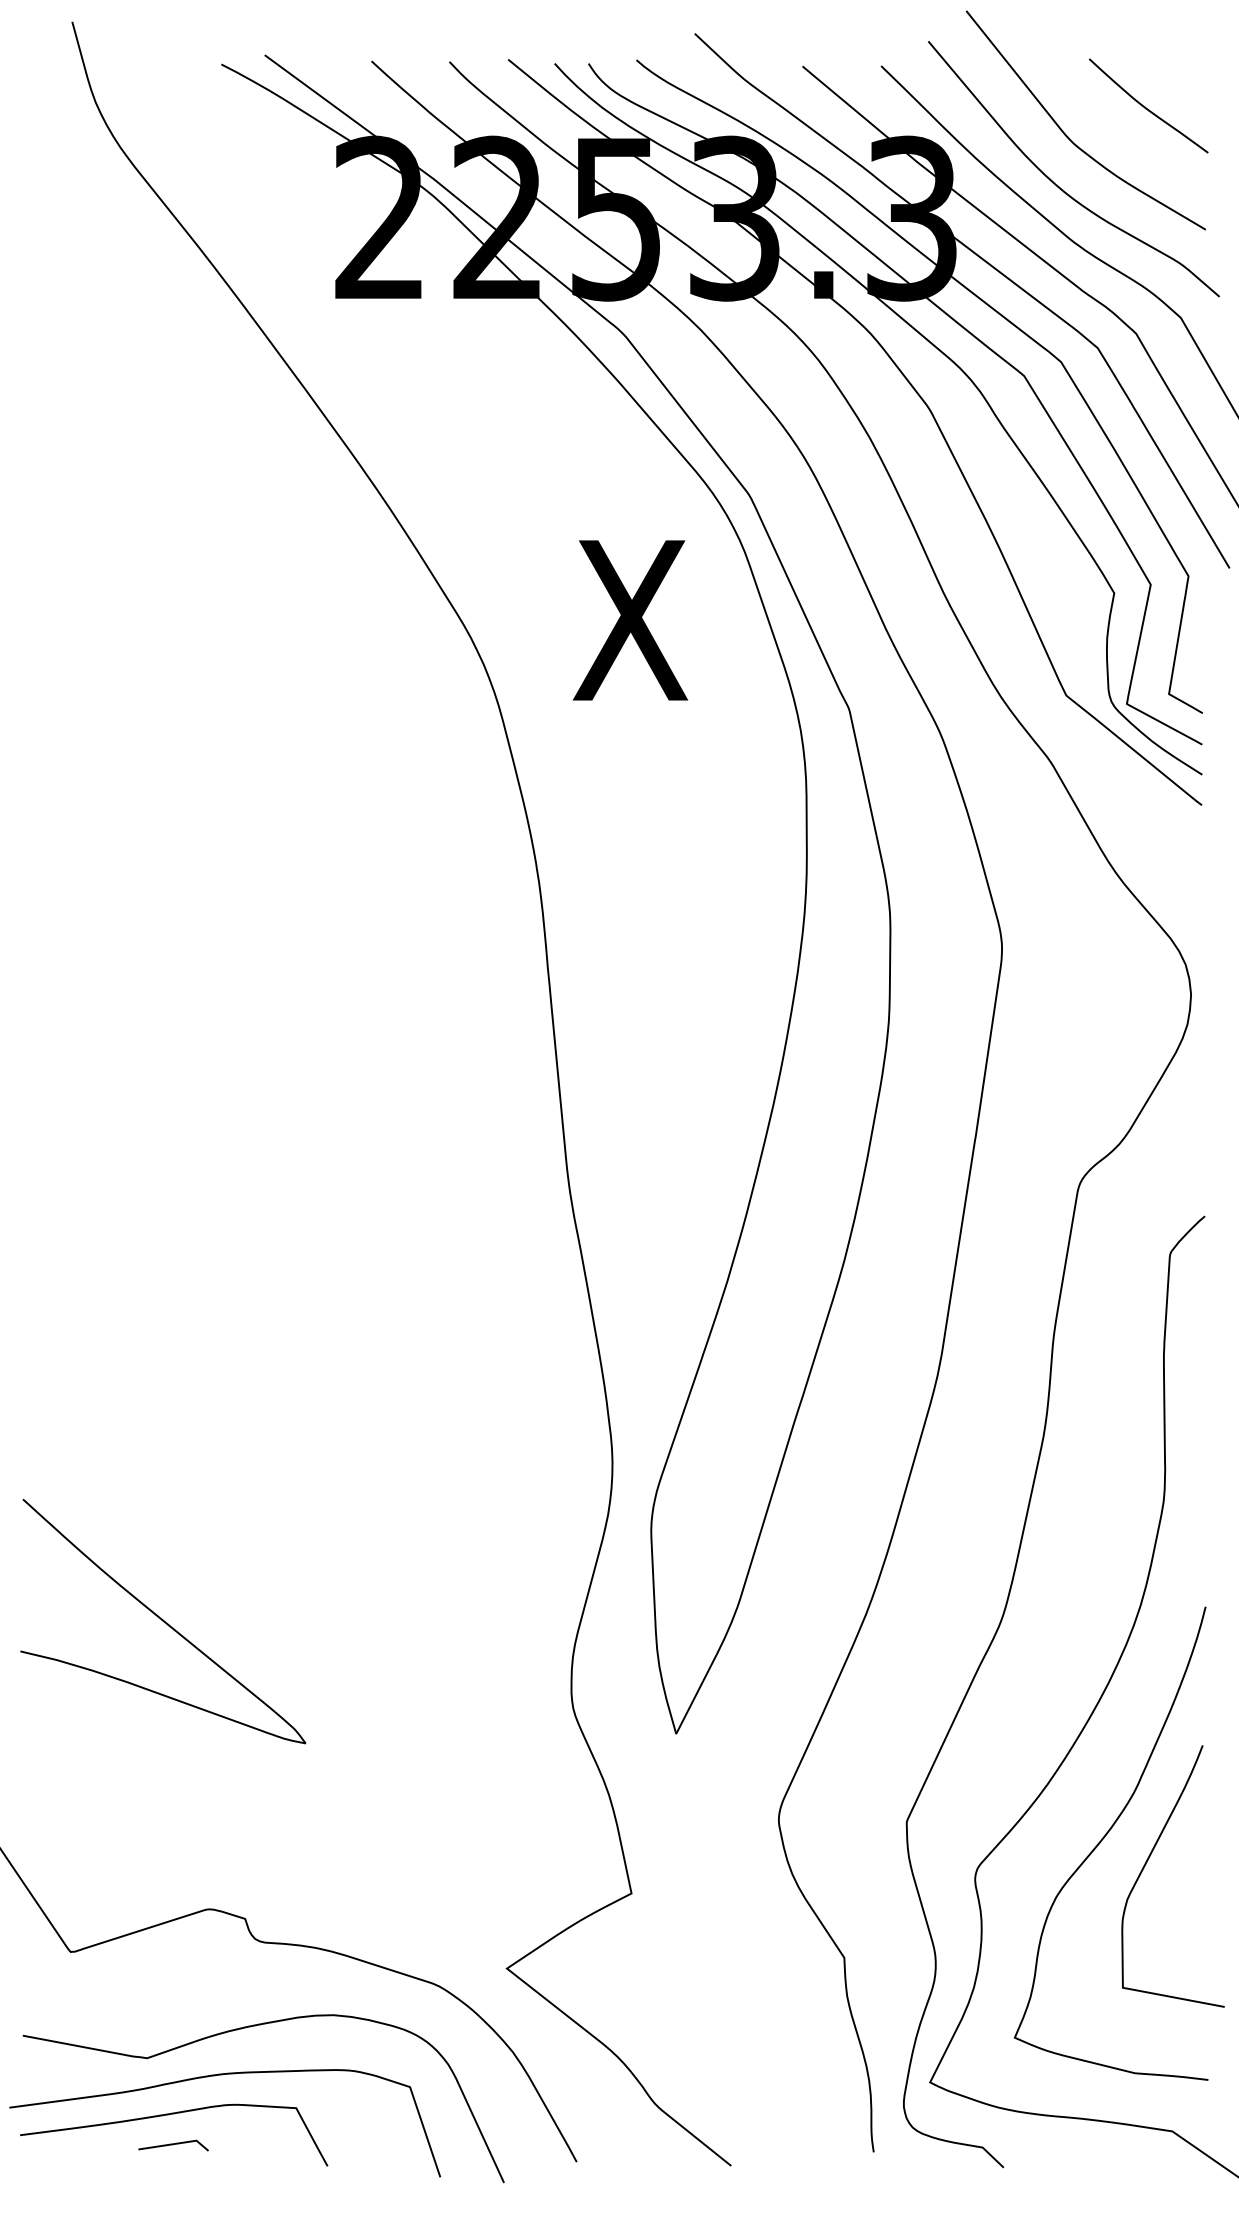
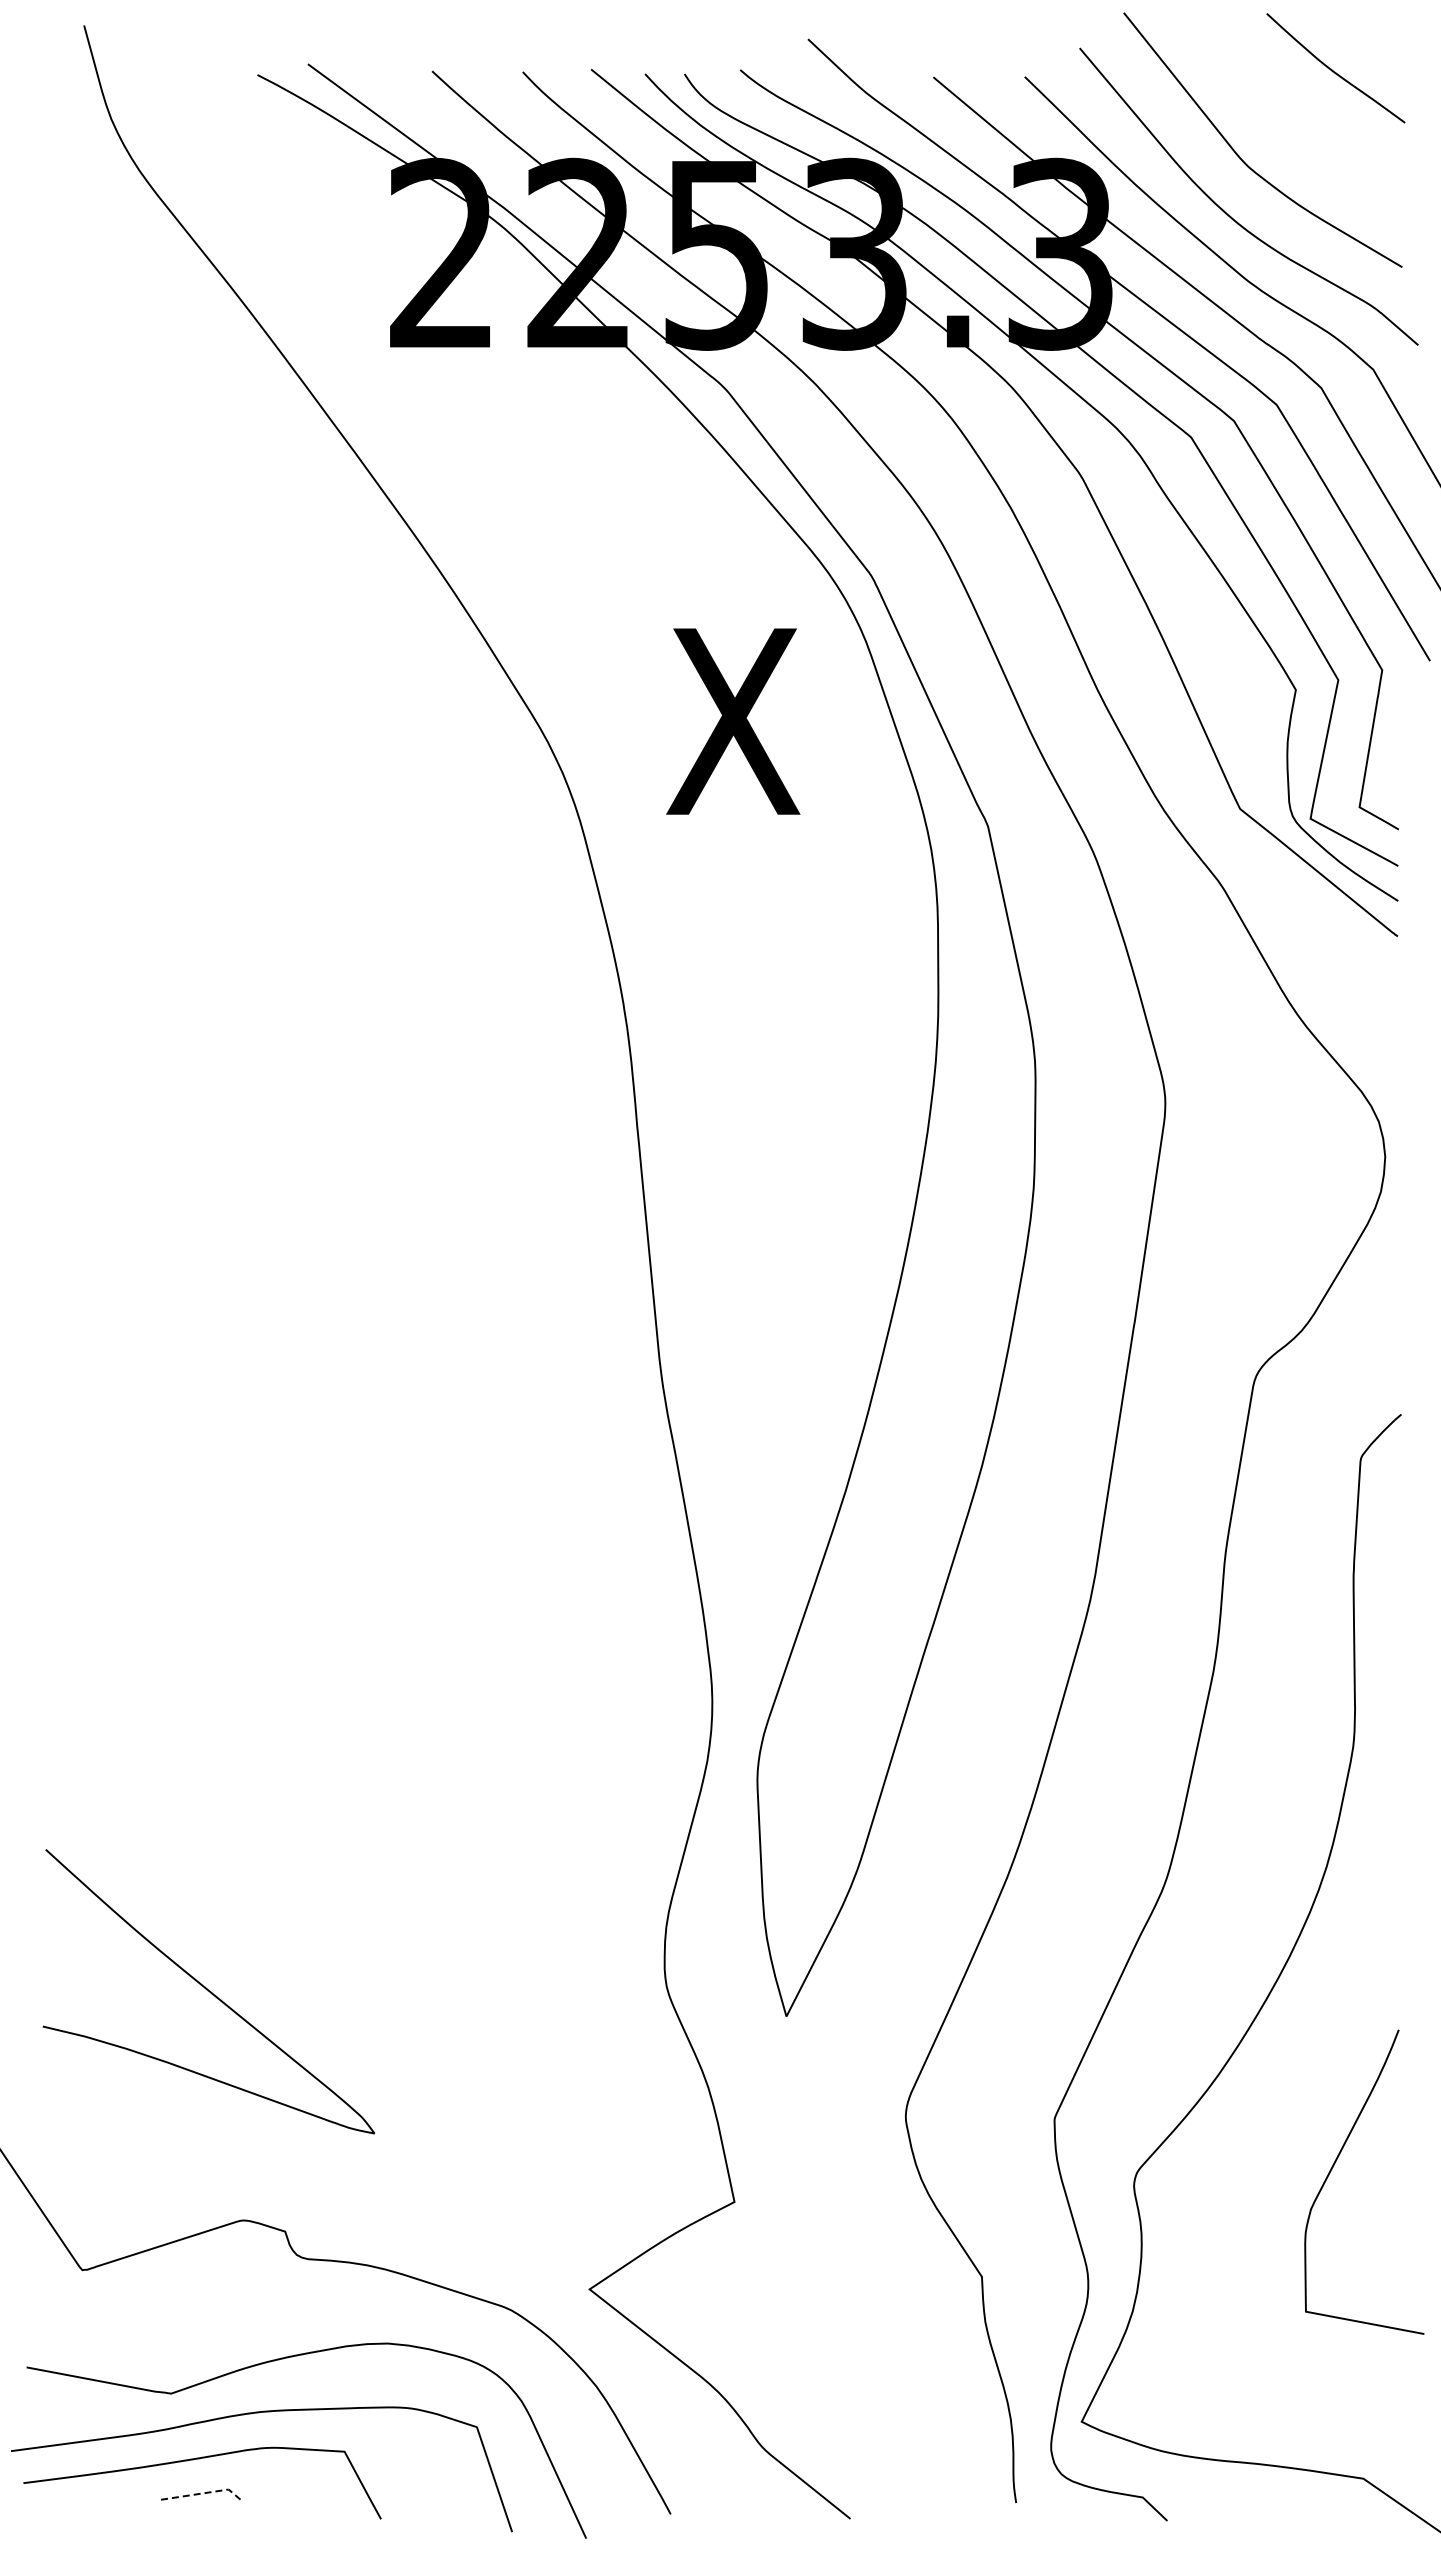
curve: (1146, 107) -> (1333, 70), moved
curve: (162, 1621) -> (208, 1991), moved
curve: (1105, 1837) -> (1285, 2136), removed
line: (176, 2144) -> (205, 2493), solid -> dashed

